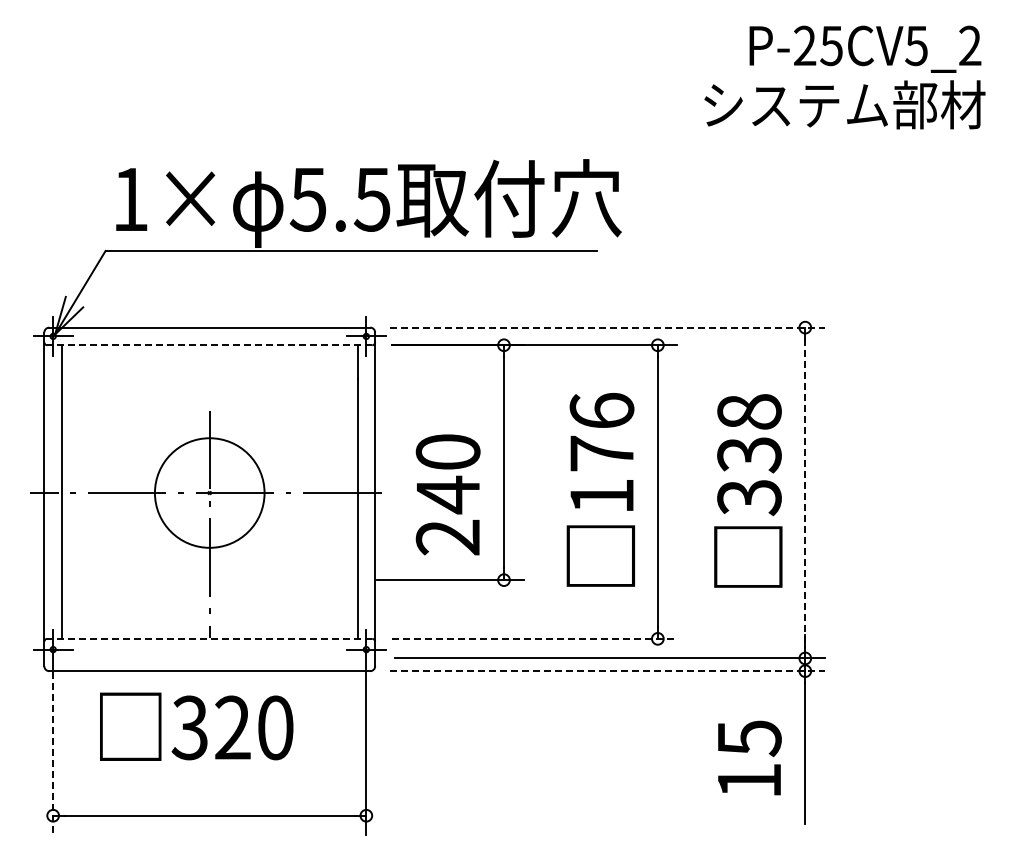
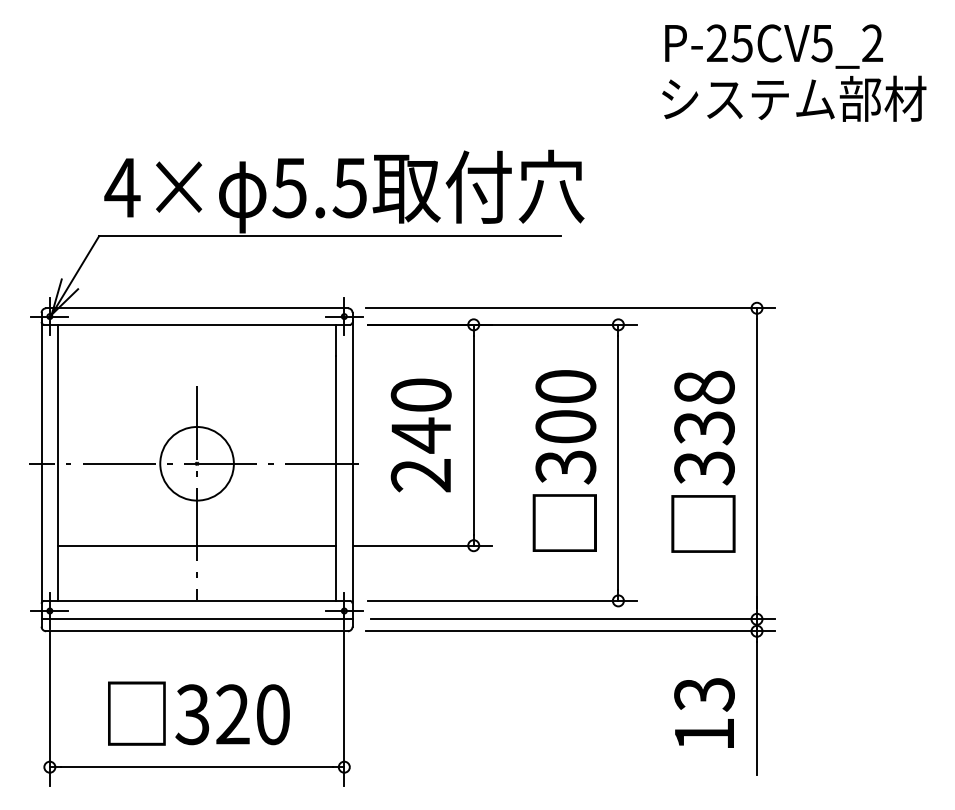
text: (865, 48) -> (774, 45), moved
text: (130, 199) -> (122, 187), 1× -> 4×
line: (607, 327) -> (571, 308), dashed -> solid
line: (209, 345) -> (196, 325), dashed -> solid
text: (601, 454) -> (565, 427), 176 -> 300
circle: (209, 492) -> (196, 463), size x0.71
line: (805, 493) -> (757, 464), dashed -> solid
text: (447, 494) -> (420, 435), moved
line: (209, 580) -> (196, 546), added
line: (209, 638) -> (196, 600), dashed -> solid
line: (534, 638) -> (502, 600), dashed -> solid
line: (209, 658) -> (196, 619), added
line: (607, 671) -> (571, 631), dashed -> solid
text: (196, 726) -> (198, 713), moved
text: (749, 738) -> (704, 694), 15 -> 13
line: (53, 753) -> (50, 708), dashed -> solid

